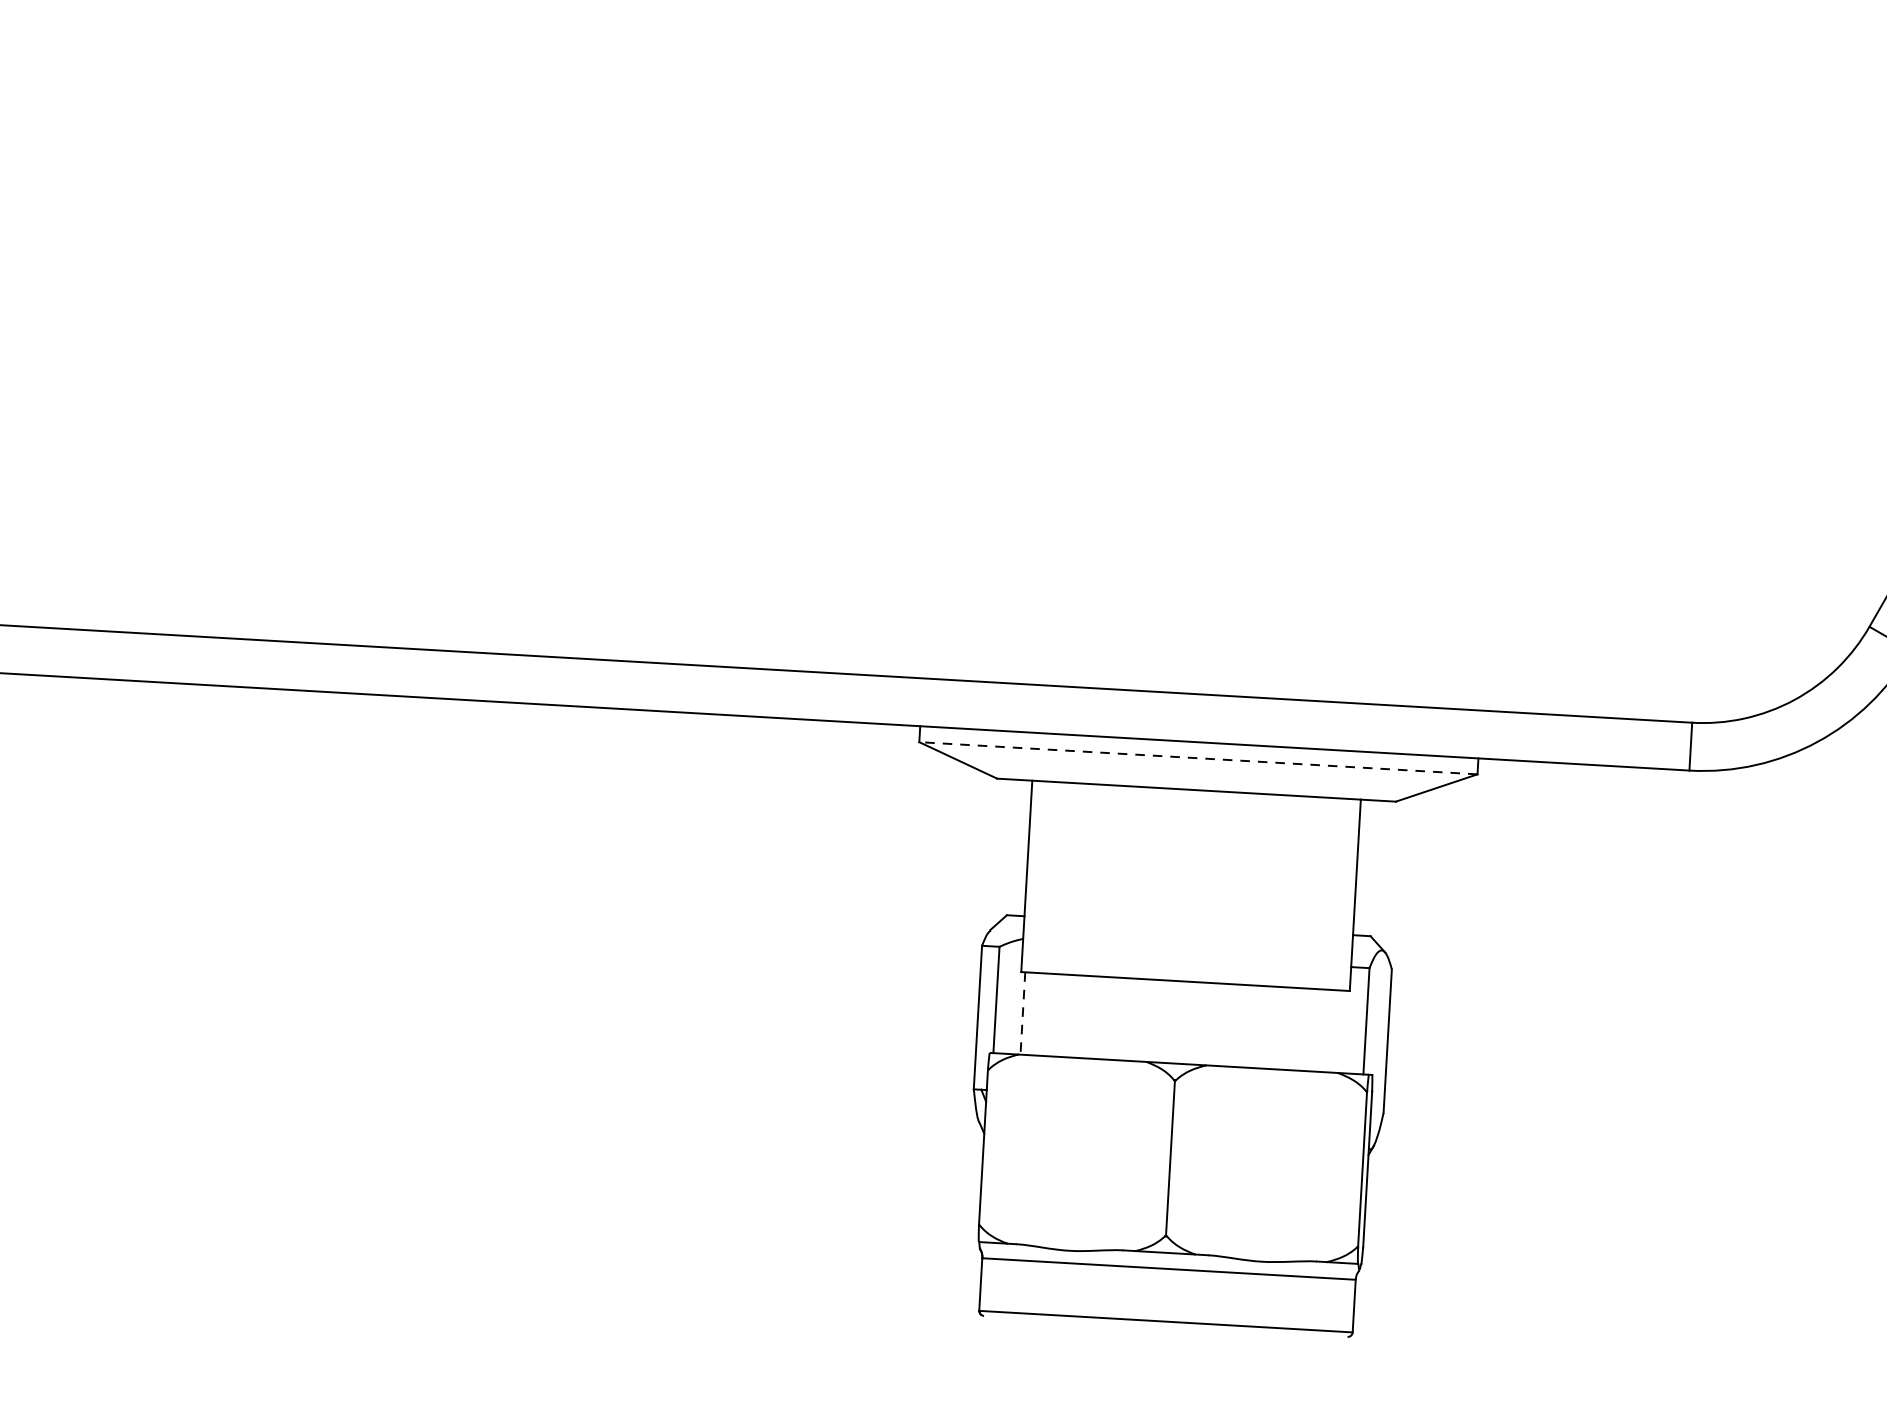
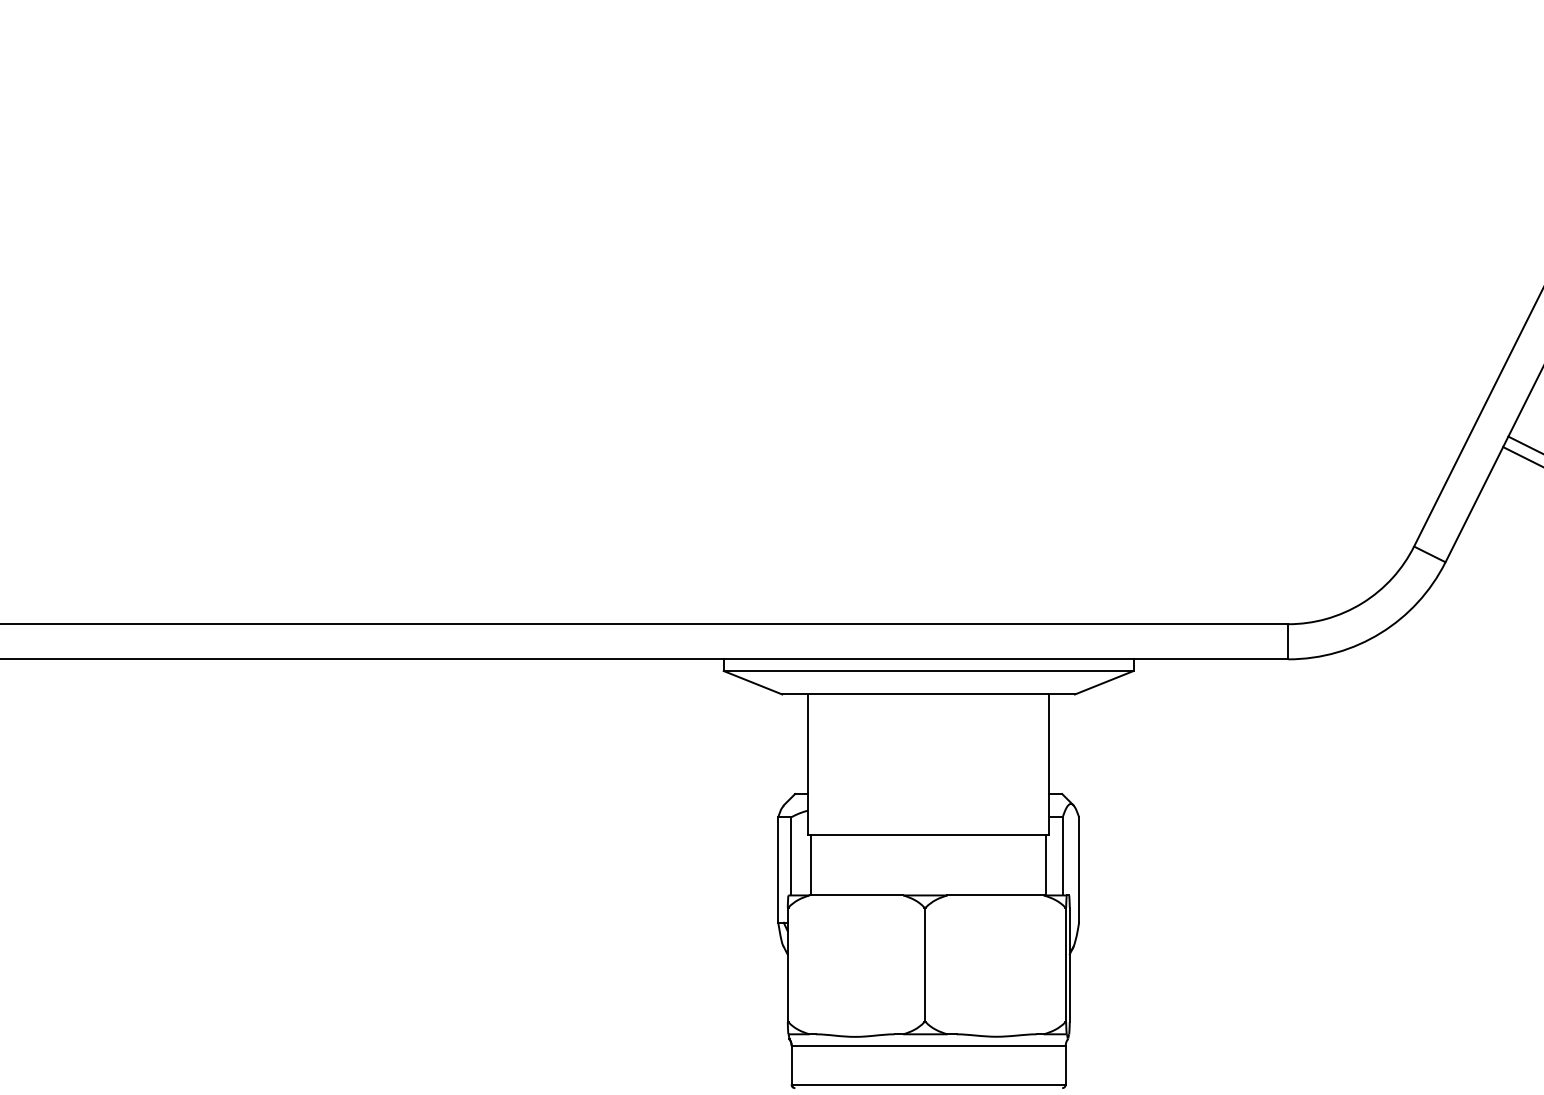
line: (1198, 758) -> (928, 671), dashed -> solid
line: (1022, 1013) -> (810, 865), dashed -> solid
line: (1343, 1031) -> (1046, 864), added

